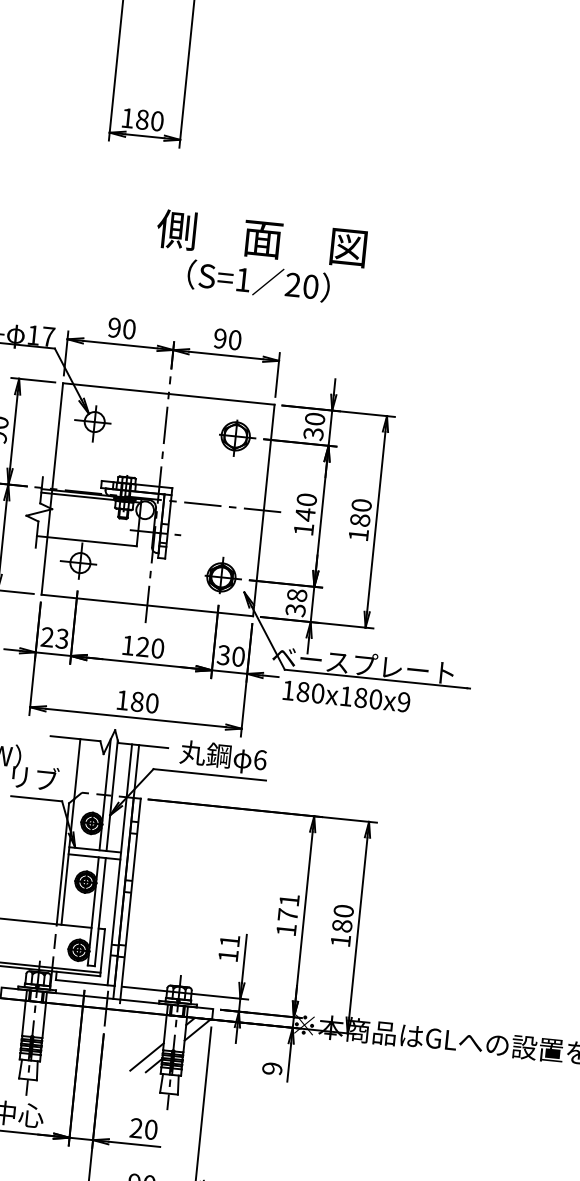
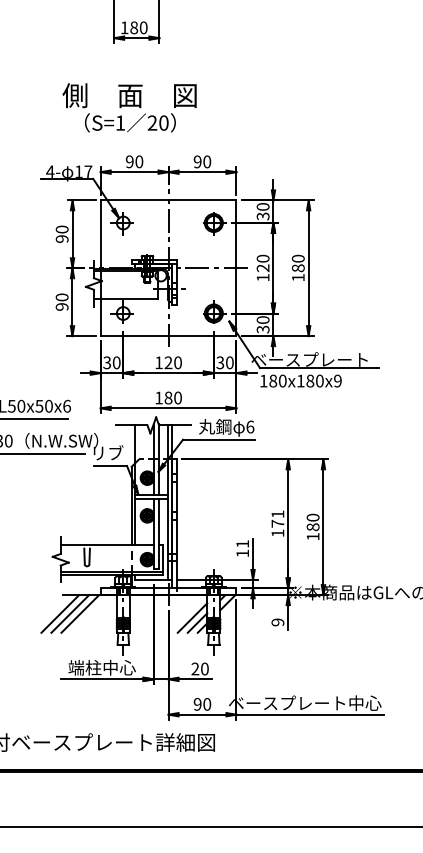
text: (259, 257) -> (129, 107), moved
text: (304, 514) -> (262, 268), 140 -> 120
text: (297, 594) -> (263, 319), 38 -> 30
text: (54, 637) -> (111, 362), 23 -> 30
line: (140, 1047) -> (192, 617), added

